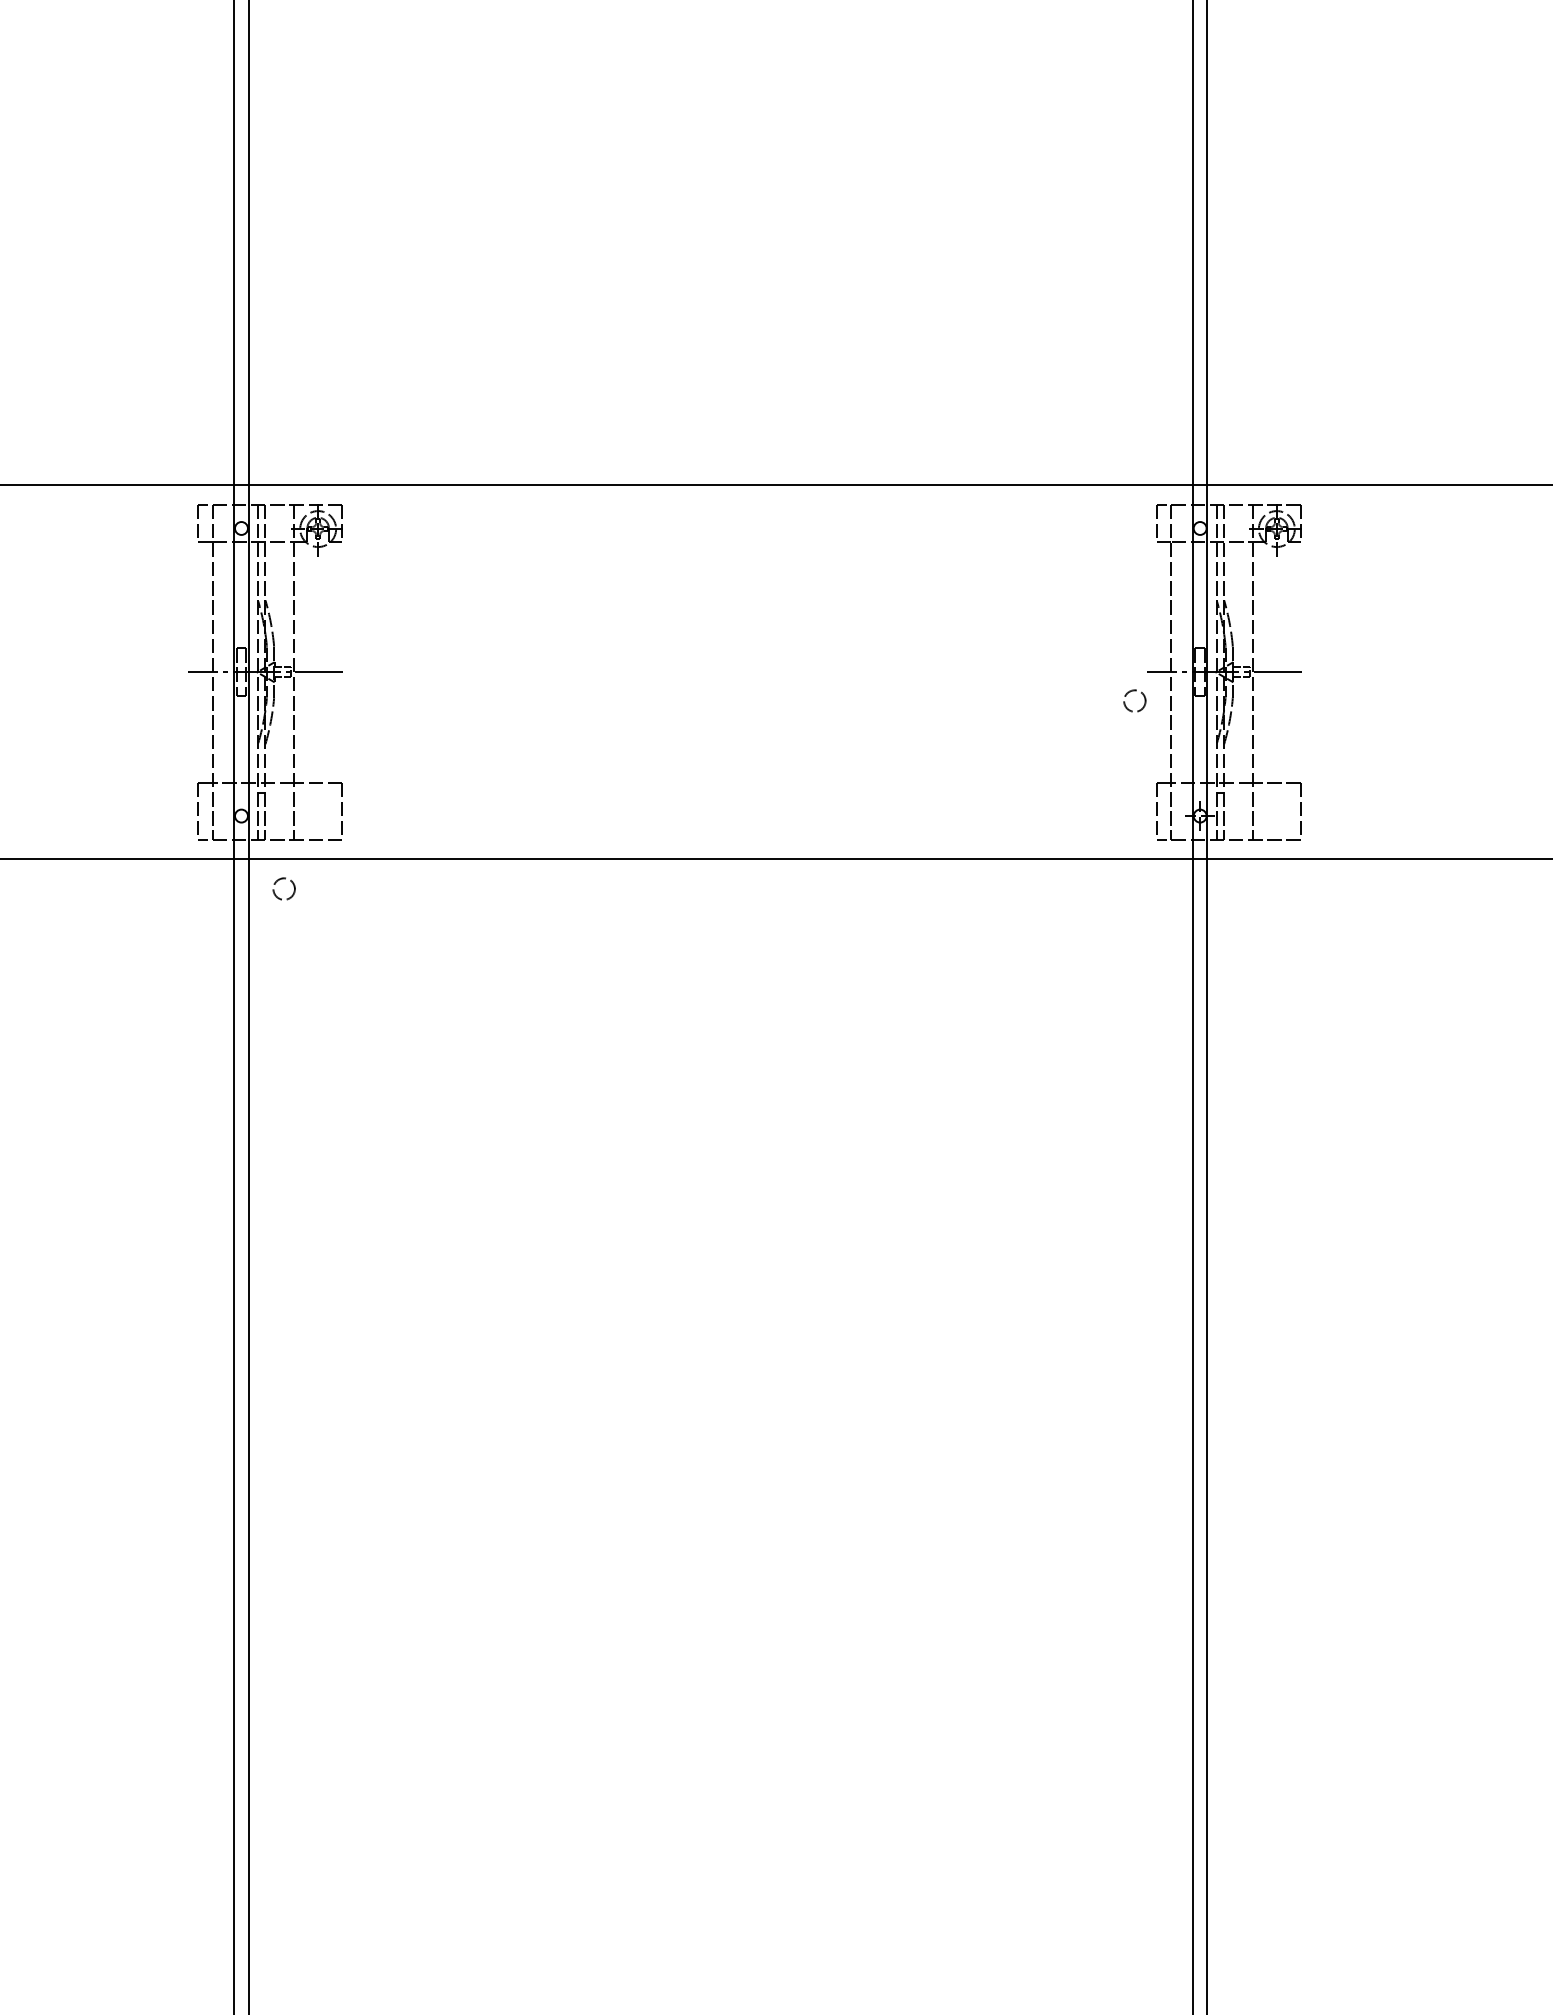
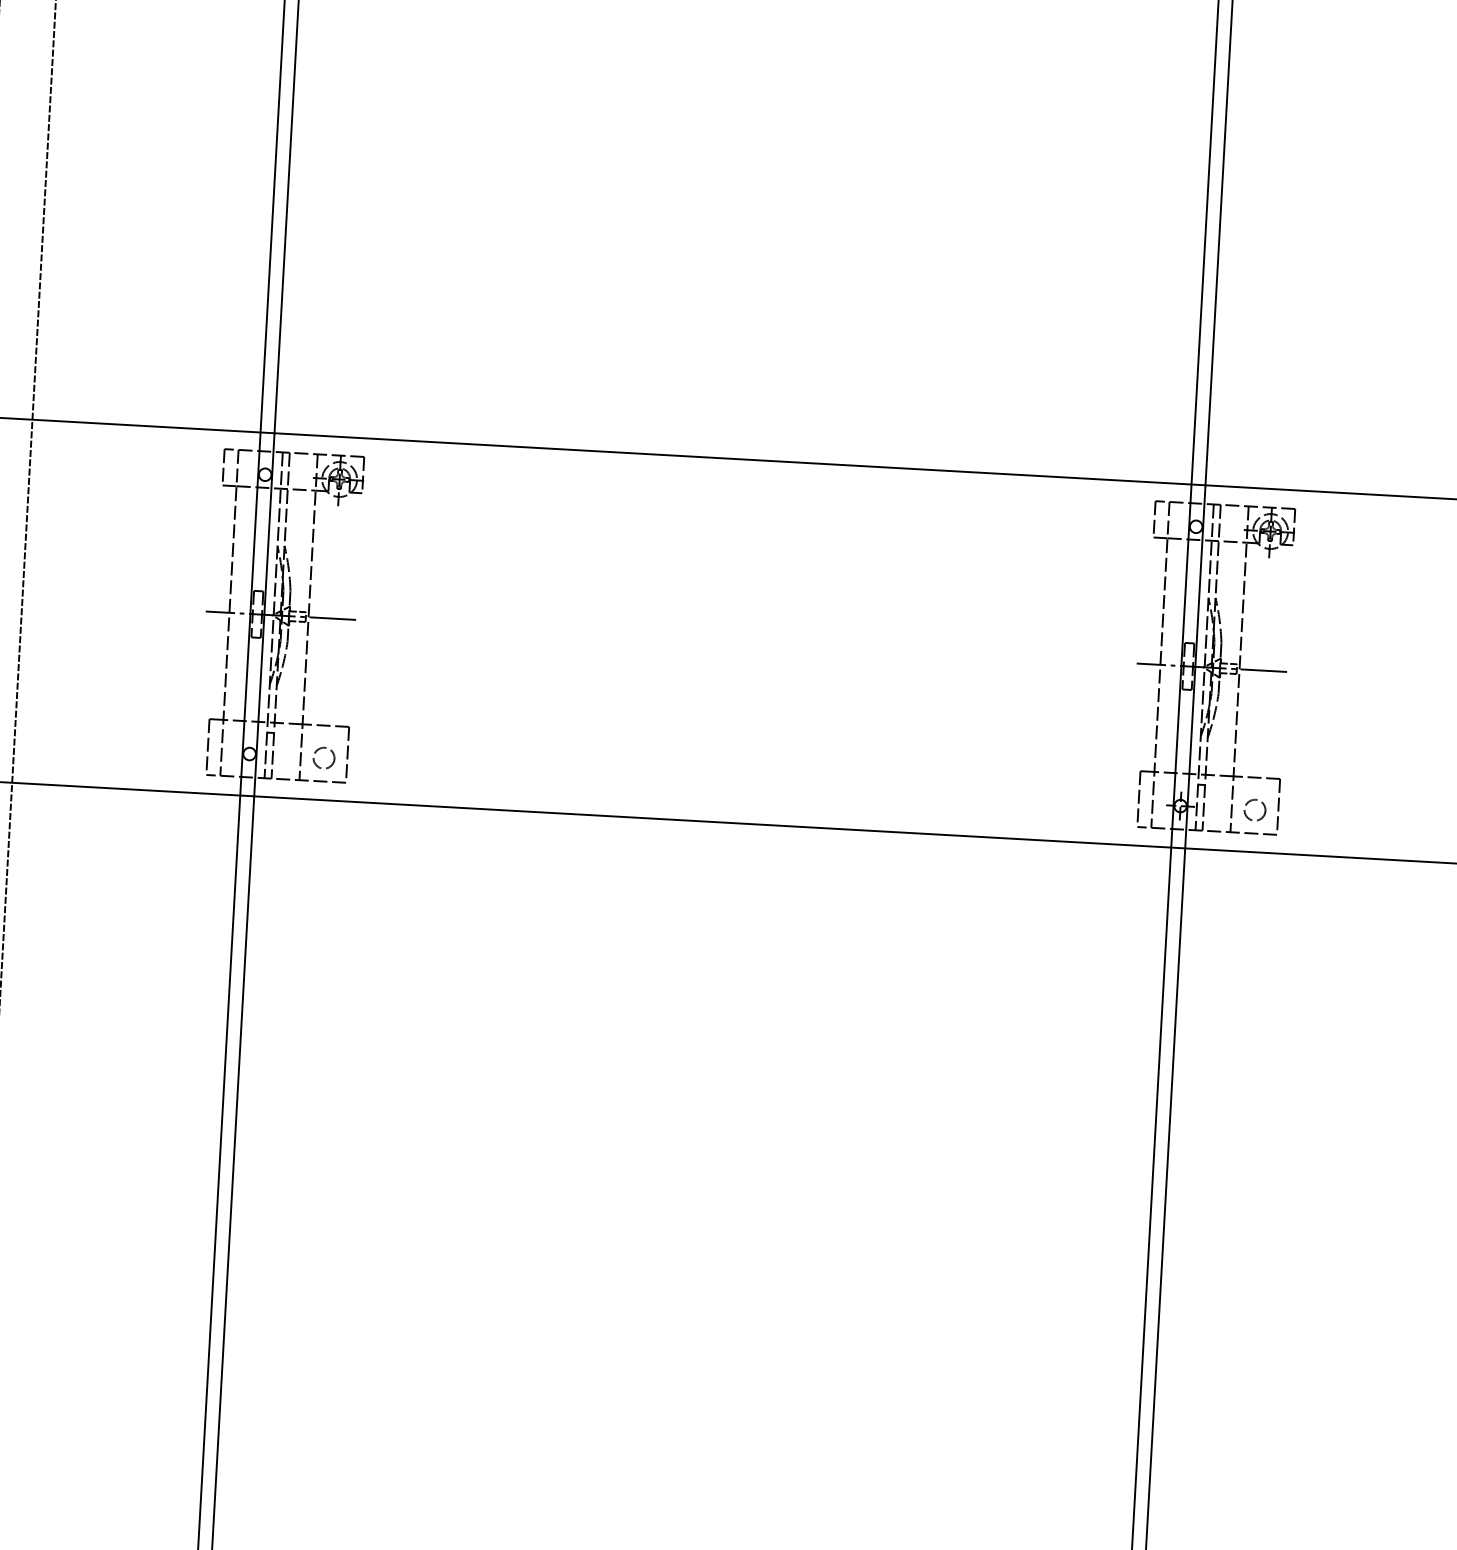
circle: (1134, 700) -> (1254, 809), moved
circle: (283, 888) -> (323, 757), moved

